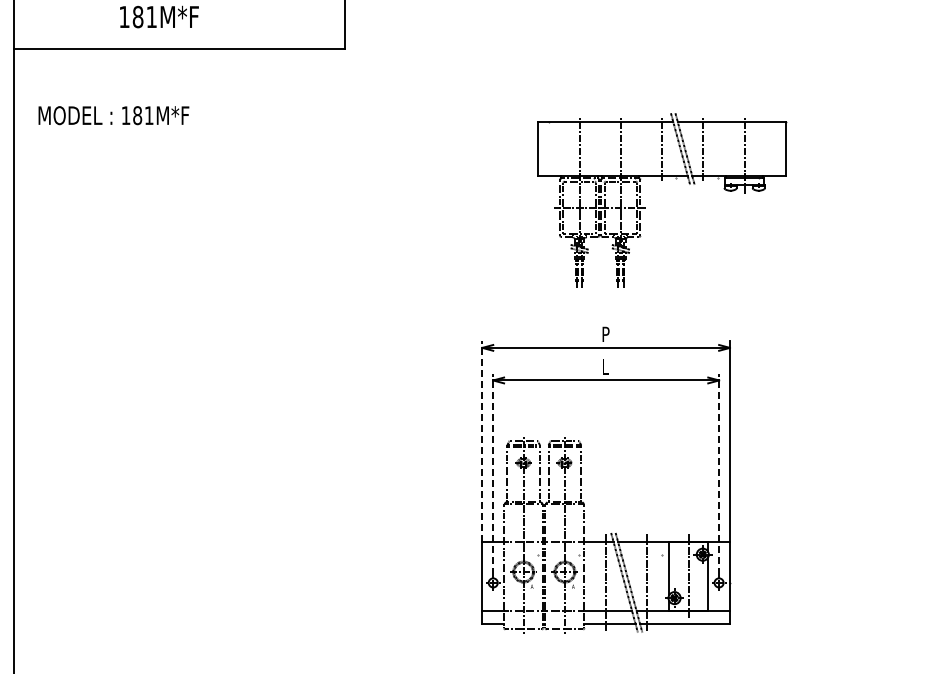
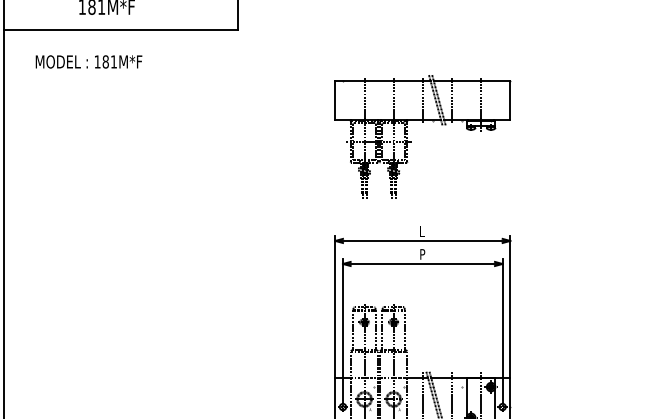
text: (113, 115) -> (88, 61), moved
part: (645, 207) -> (411, 141), moved
text: (605, 333) -> (422, 230), P -> L
text: (605, 366) -> (422, 254), L -> P
line: (482, 441) -> (335, 307), dashed -> solid
line: (493, 474) -> (343, 330), dashed -> solid
line: (719, 474) -> (502, 330), dashed -> solid

